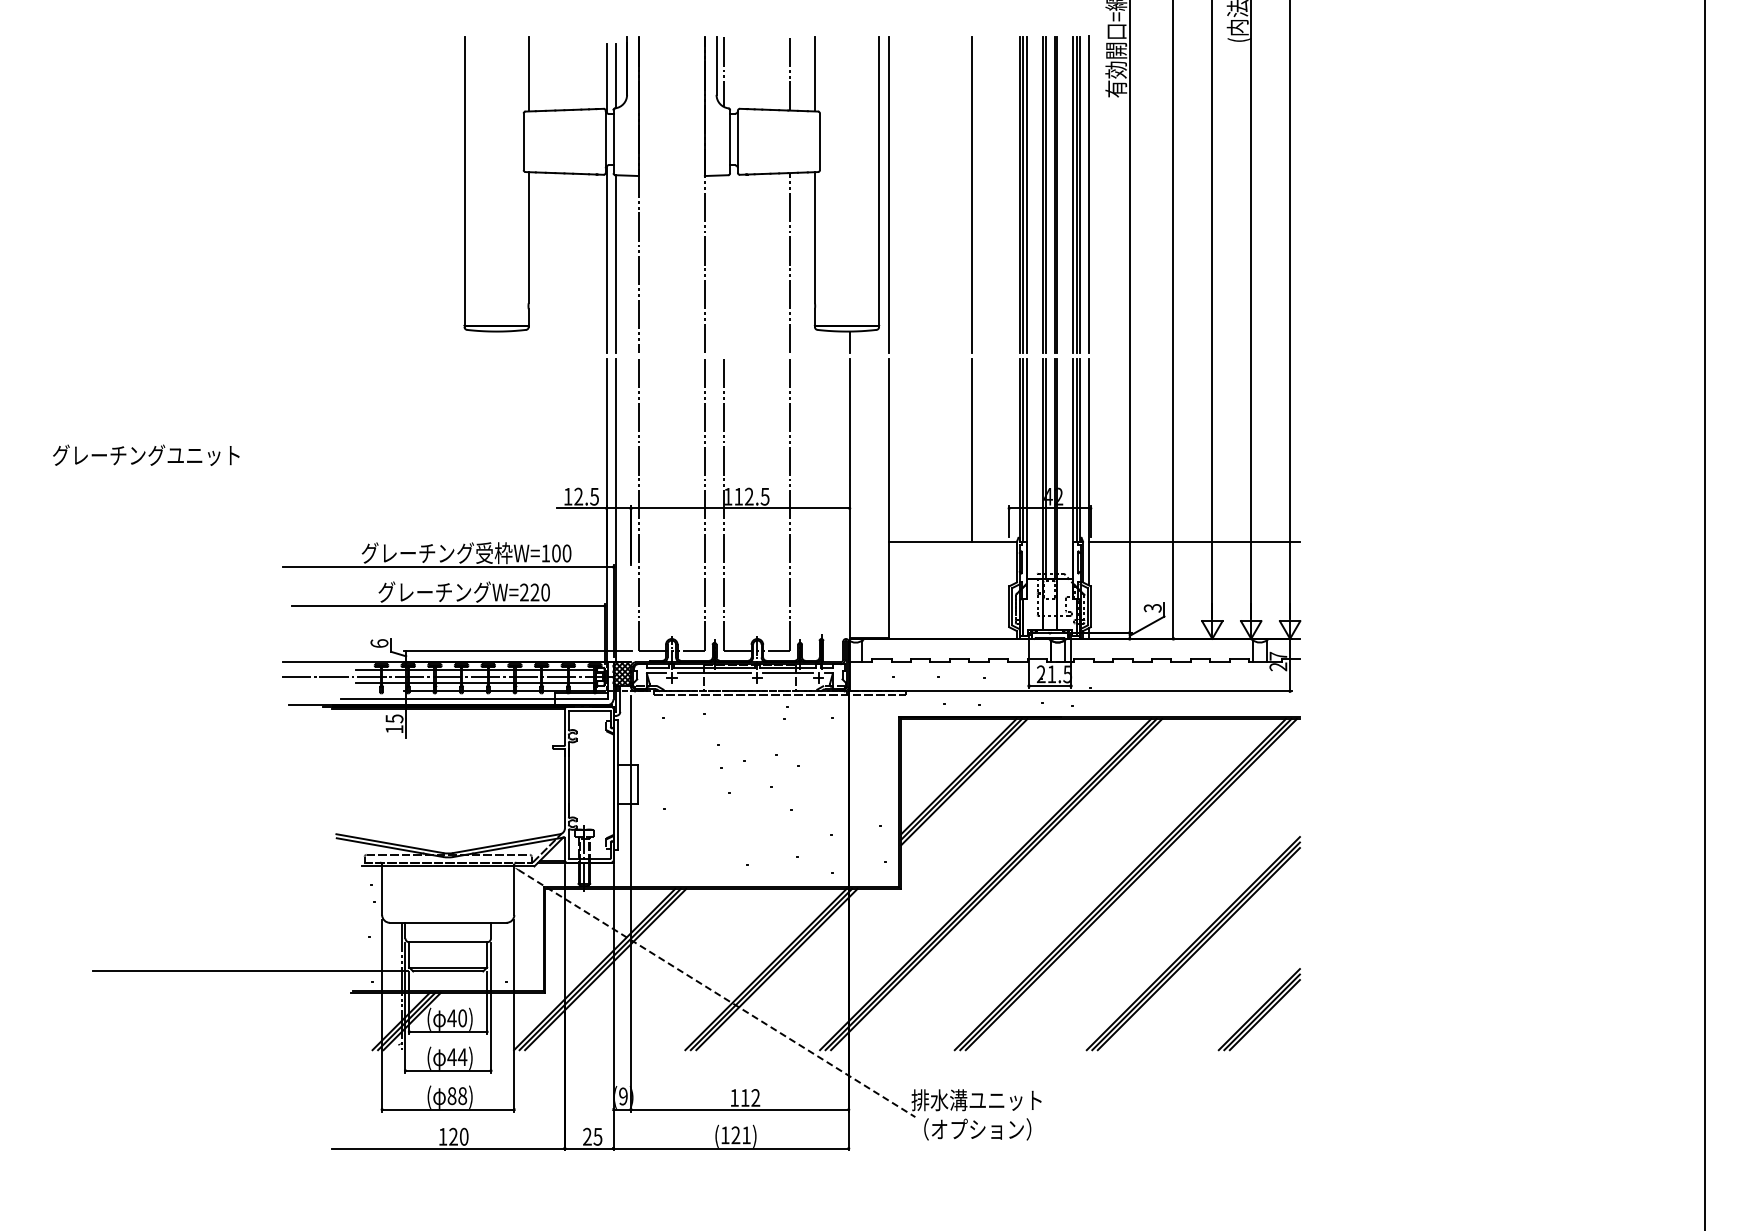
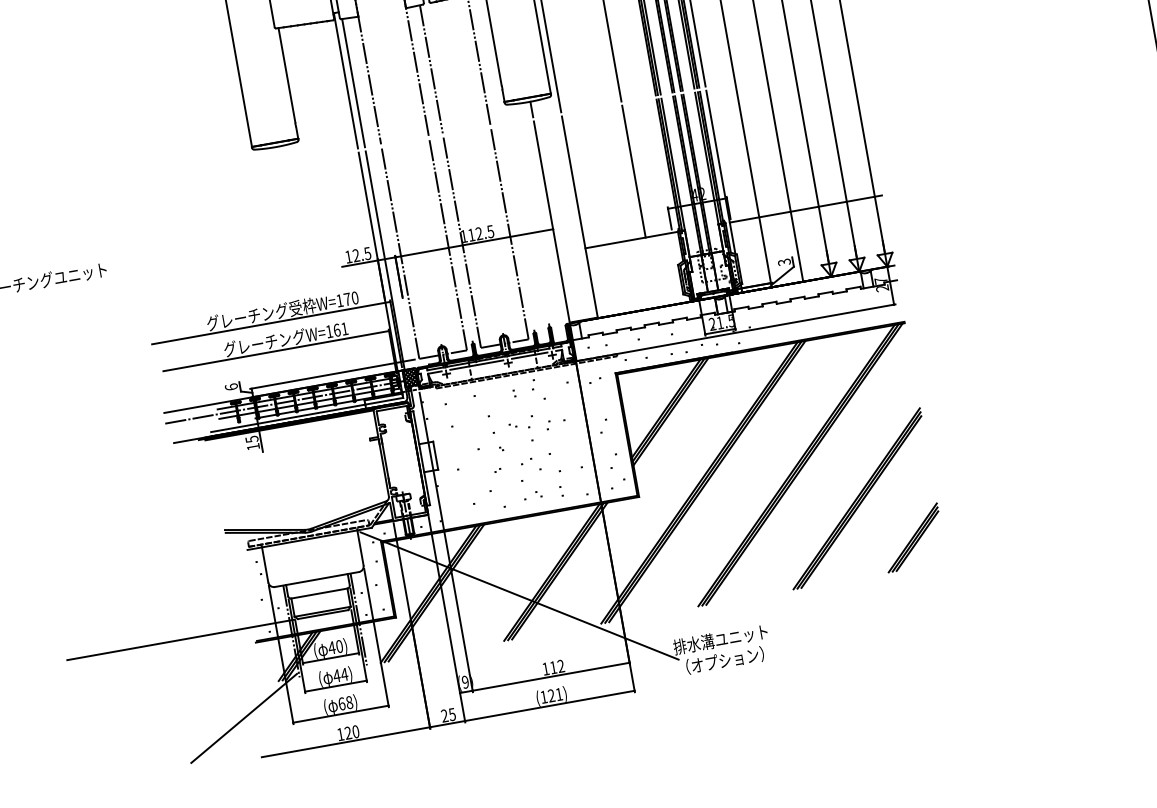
line: (724, 264) -> (431, 69), added
text: (556, 553) -> (347, 299), W=100 -> W=170
text: (534, 592) -> (336, 330), W=220 -> W=161
line: (494, 986) -> (358, 619), added
line: (716, 993) -> (519, 596), dashed -> solid
line: (316, 1092) -> (243, 718), added
text: (451, 1095) -> (341, 703), 88) -> 68)

